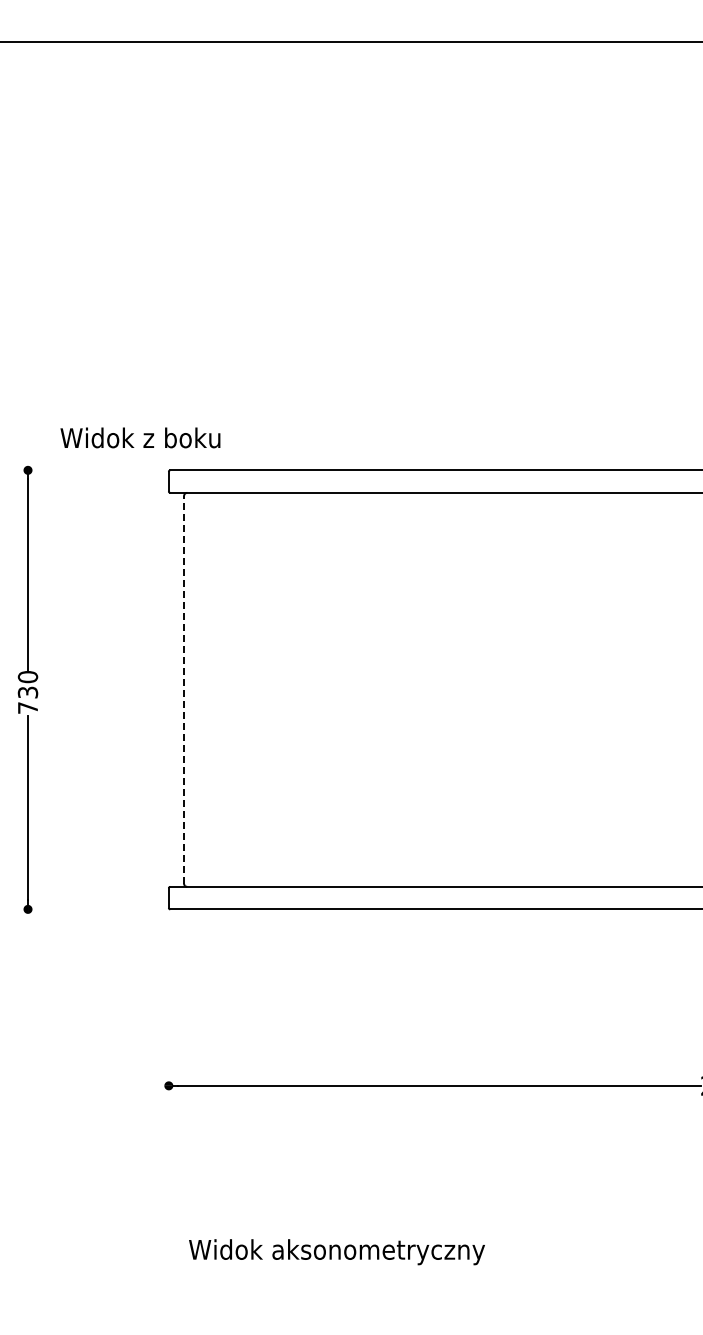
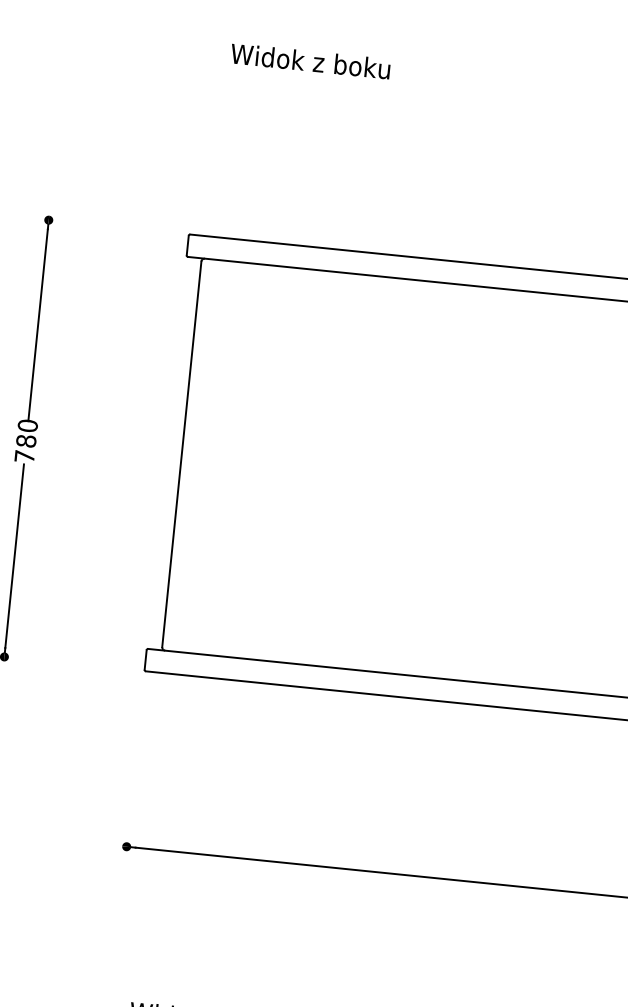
text: (140, 437) -> (310, 60), moved
line: (184, 689) -> (182, 454), dashed -> solid
text: (28, 692) -> (26, 441), 730 -> 780

